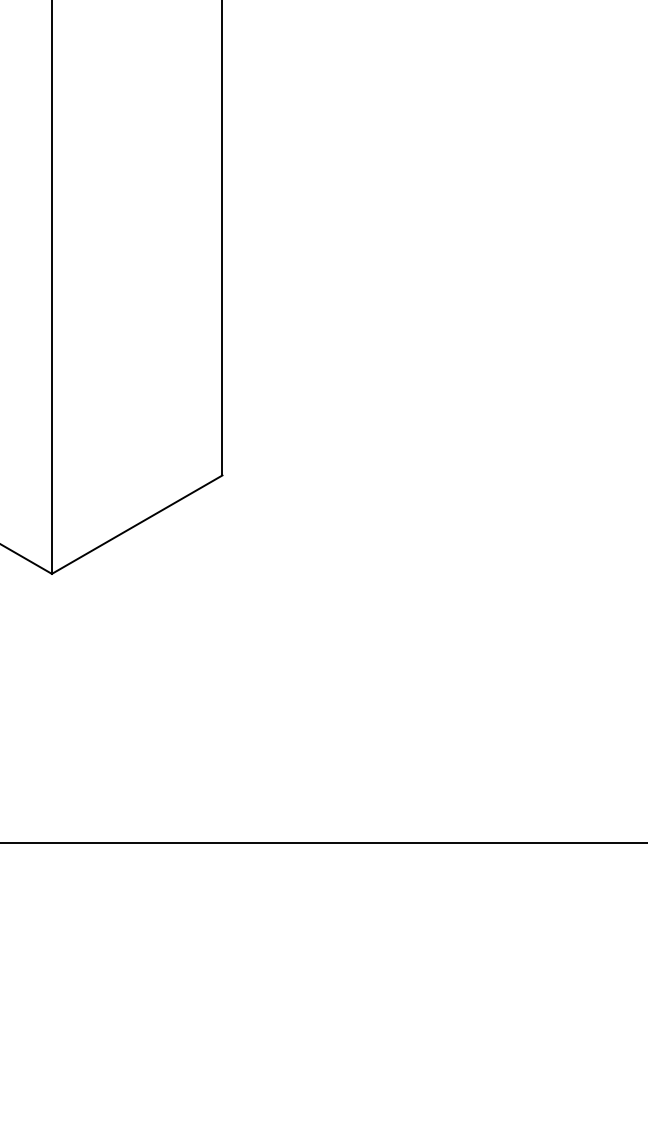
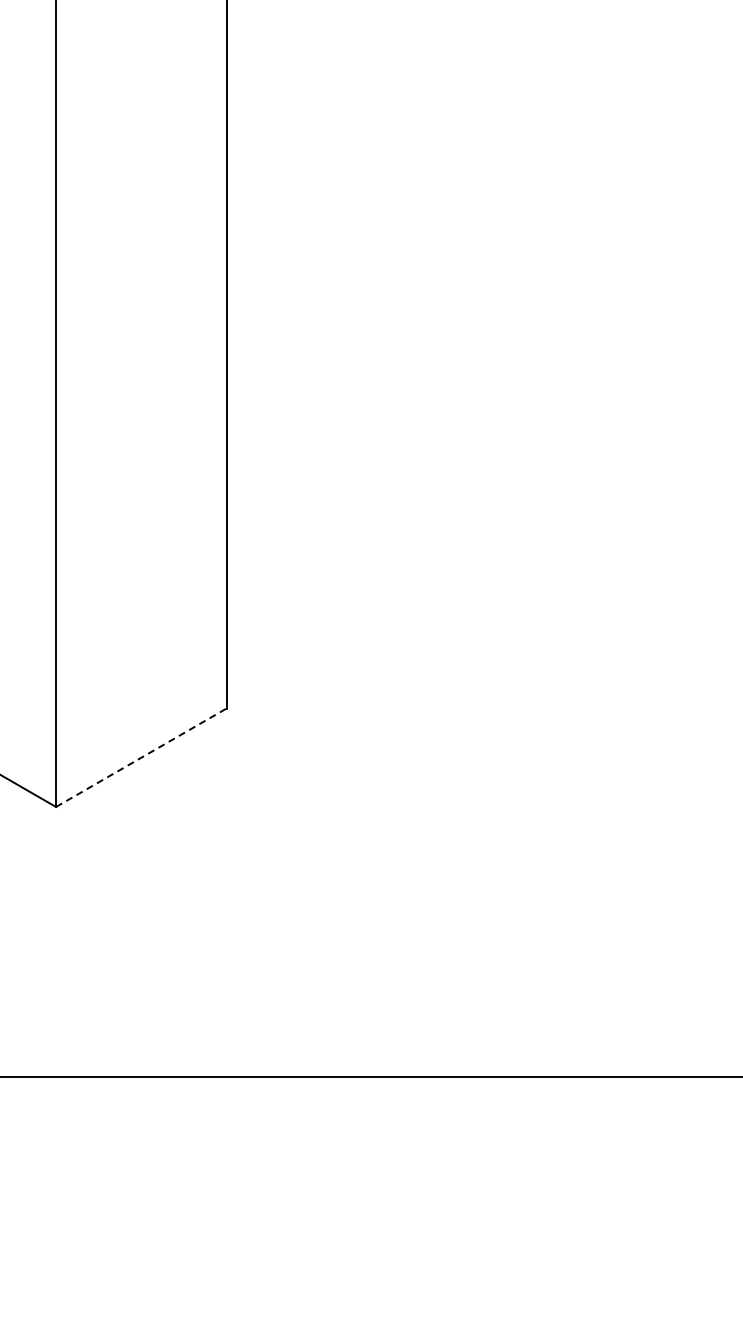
line: (137, 524) -> (141, 757), solid -> dashed

